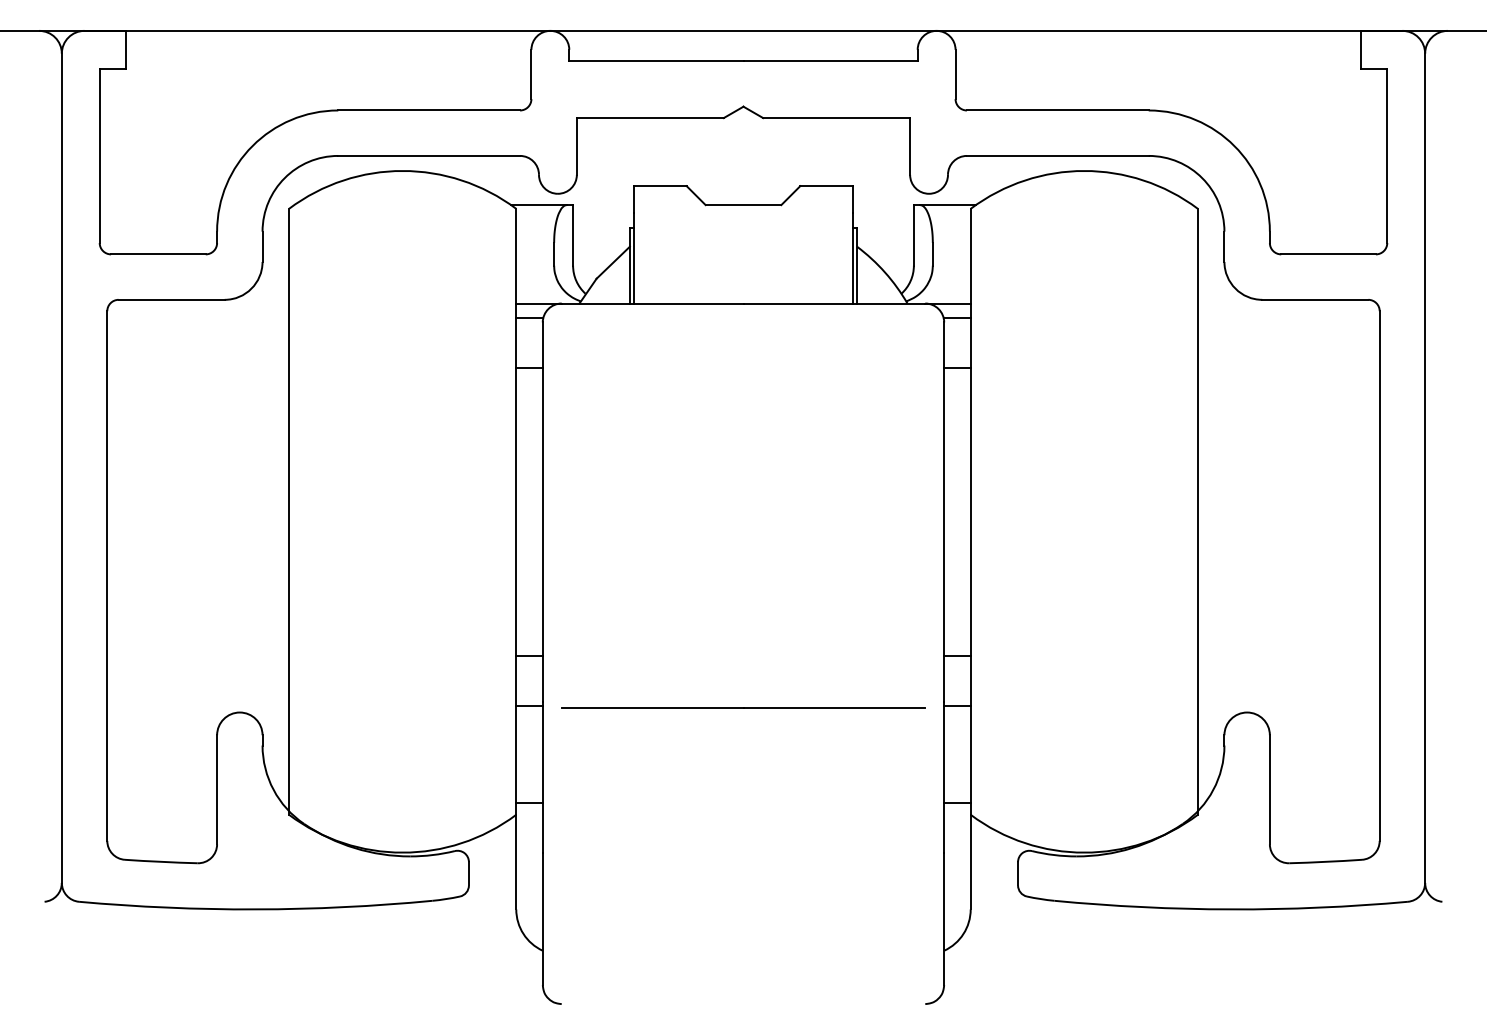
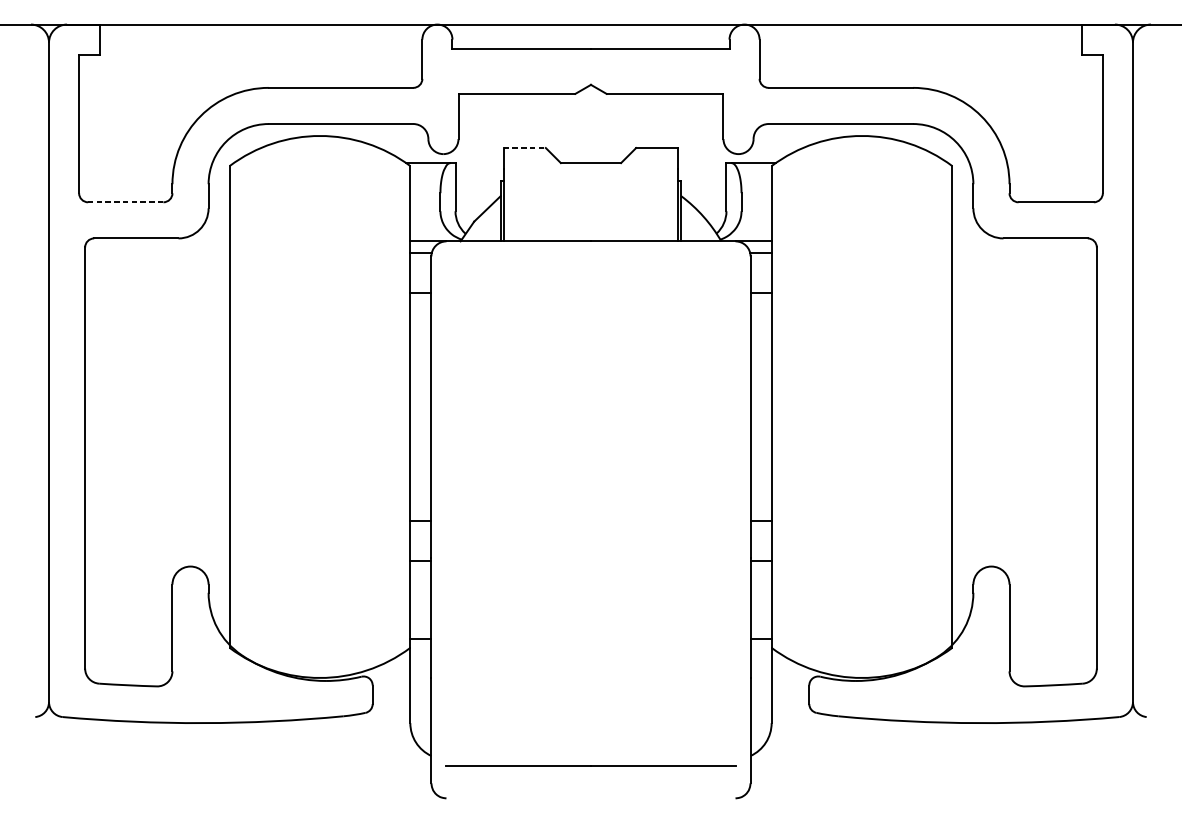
line: (660, 186) -> (525, 148), solid -> dashed
line: (157, 254) -> (125, 202), solid -> dashed
line: (743, 707) -> (591, 766), moved

